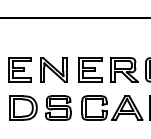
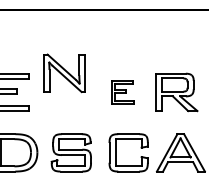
part: (53, 69) -> (63, 72), moved
part: (90, 69) -> (122, 91), size x0.6

